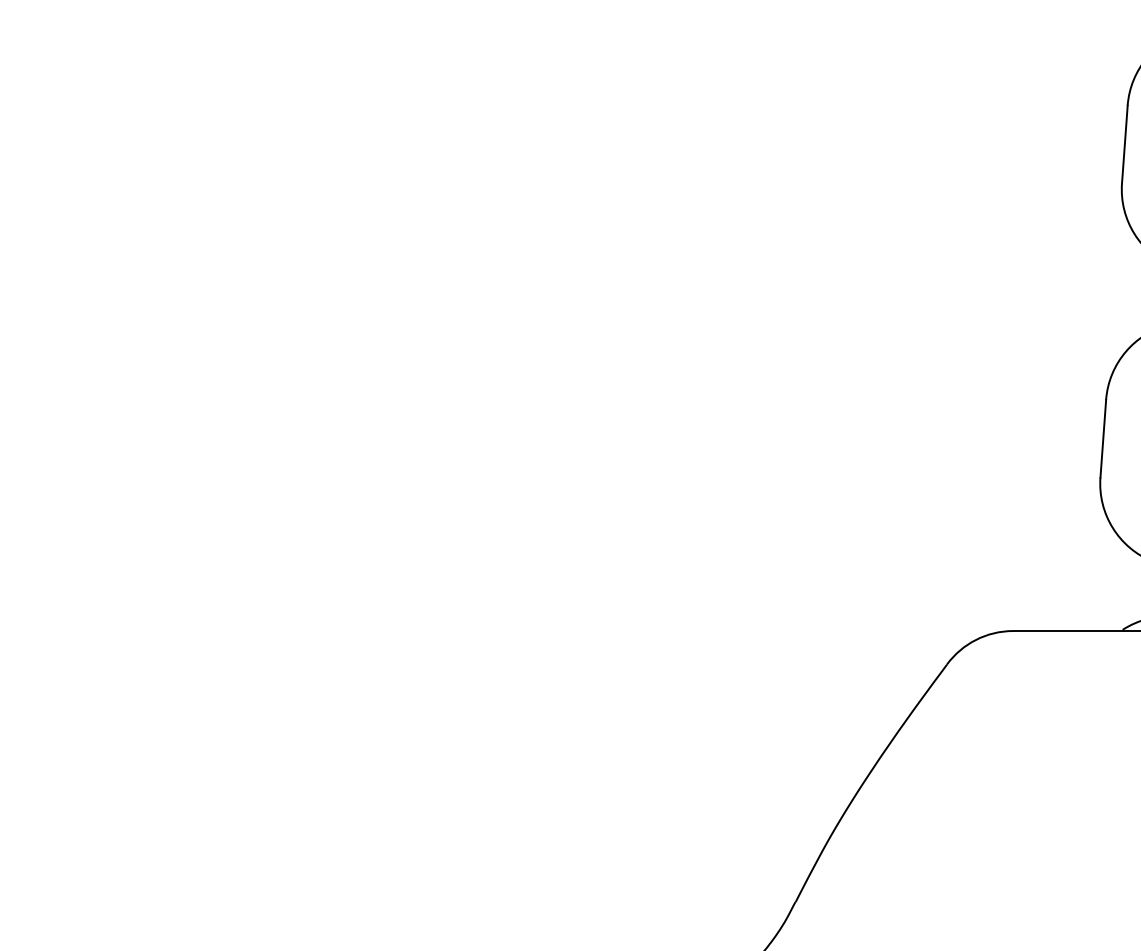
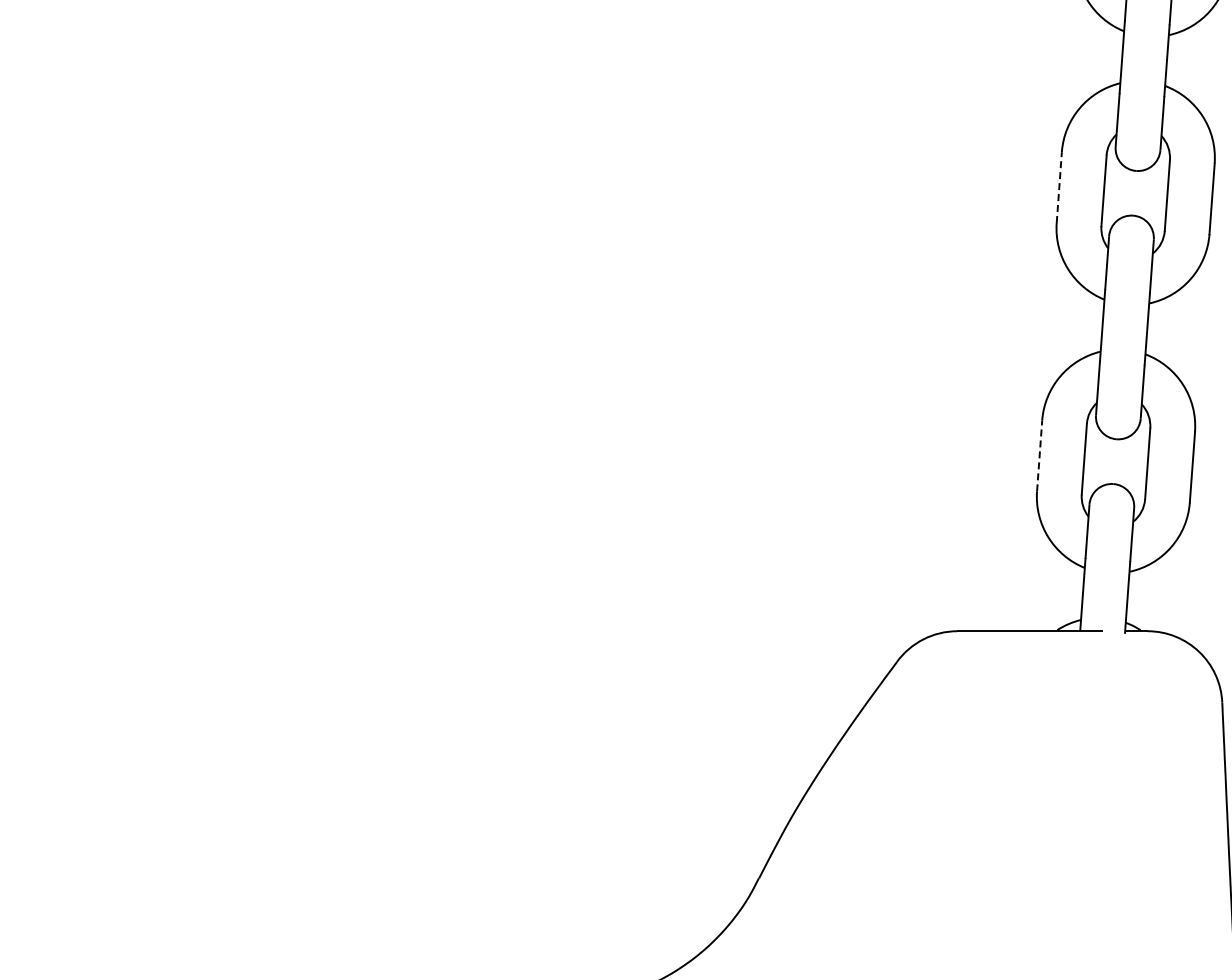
line: (1125, 144) -> (1059, 187), solid -> dashed
line: (1103, 438) -> (1039, 455), solid -> dashed

